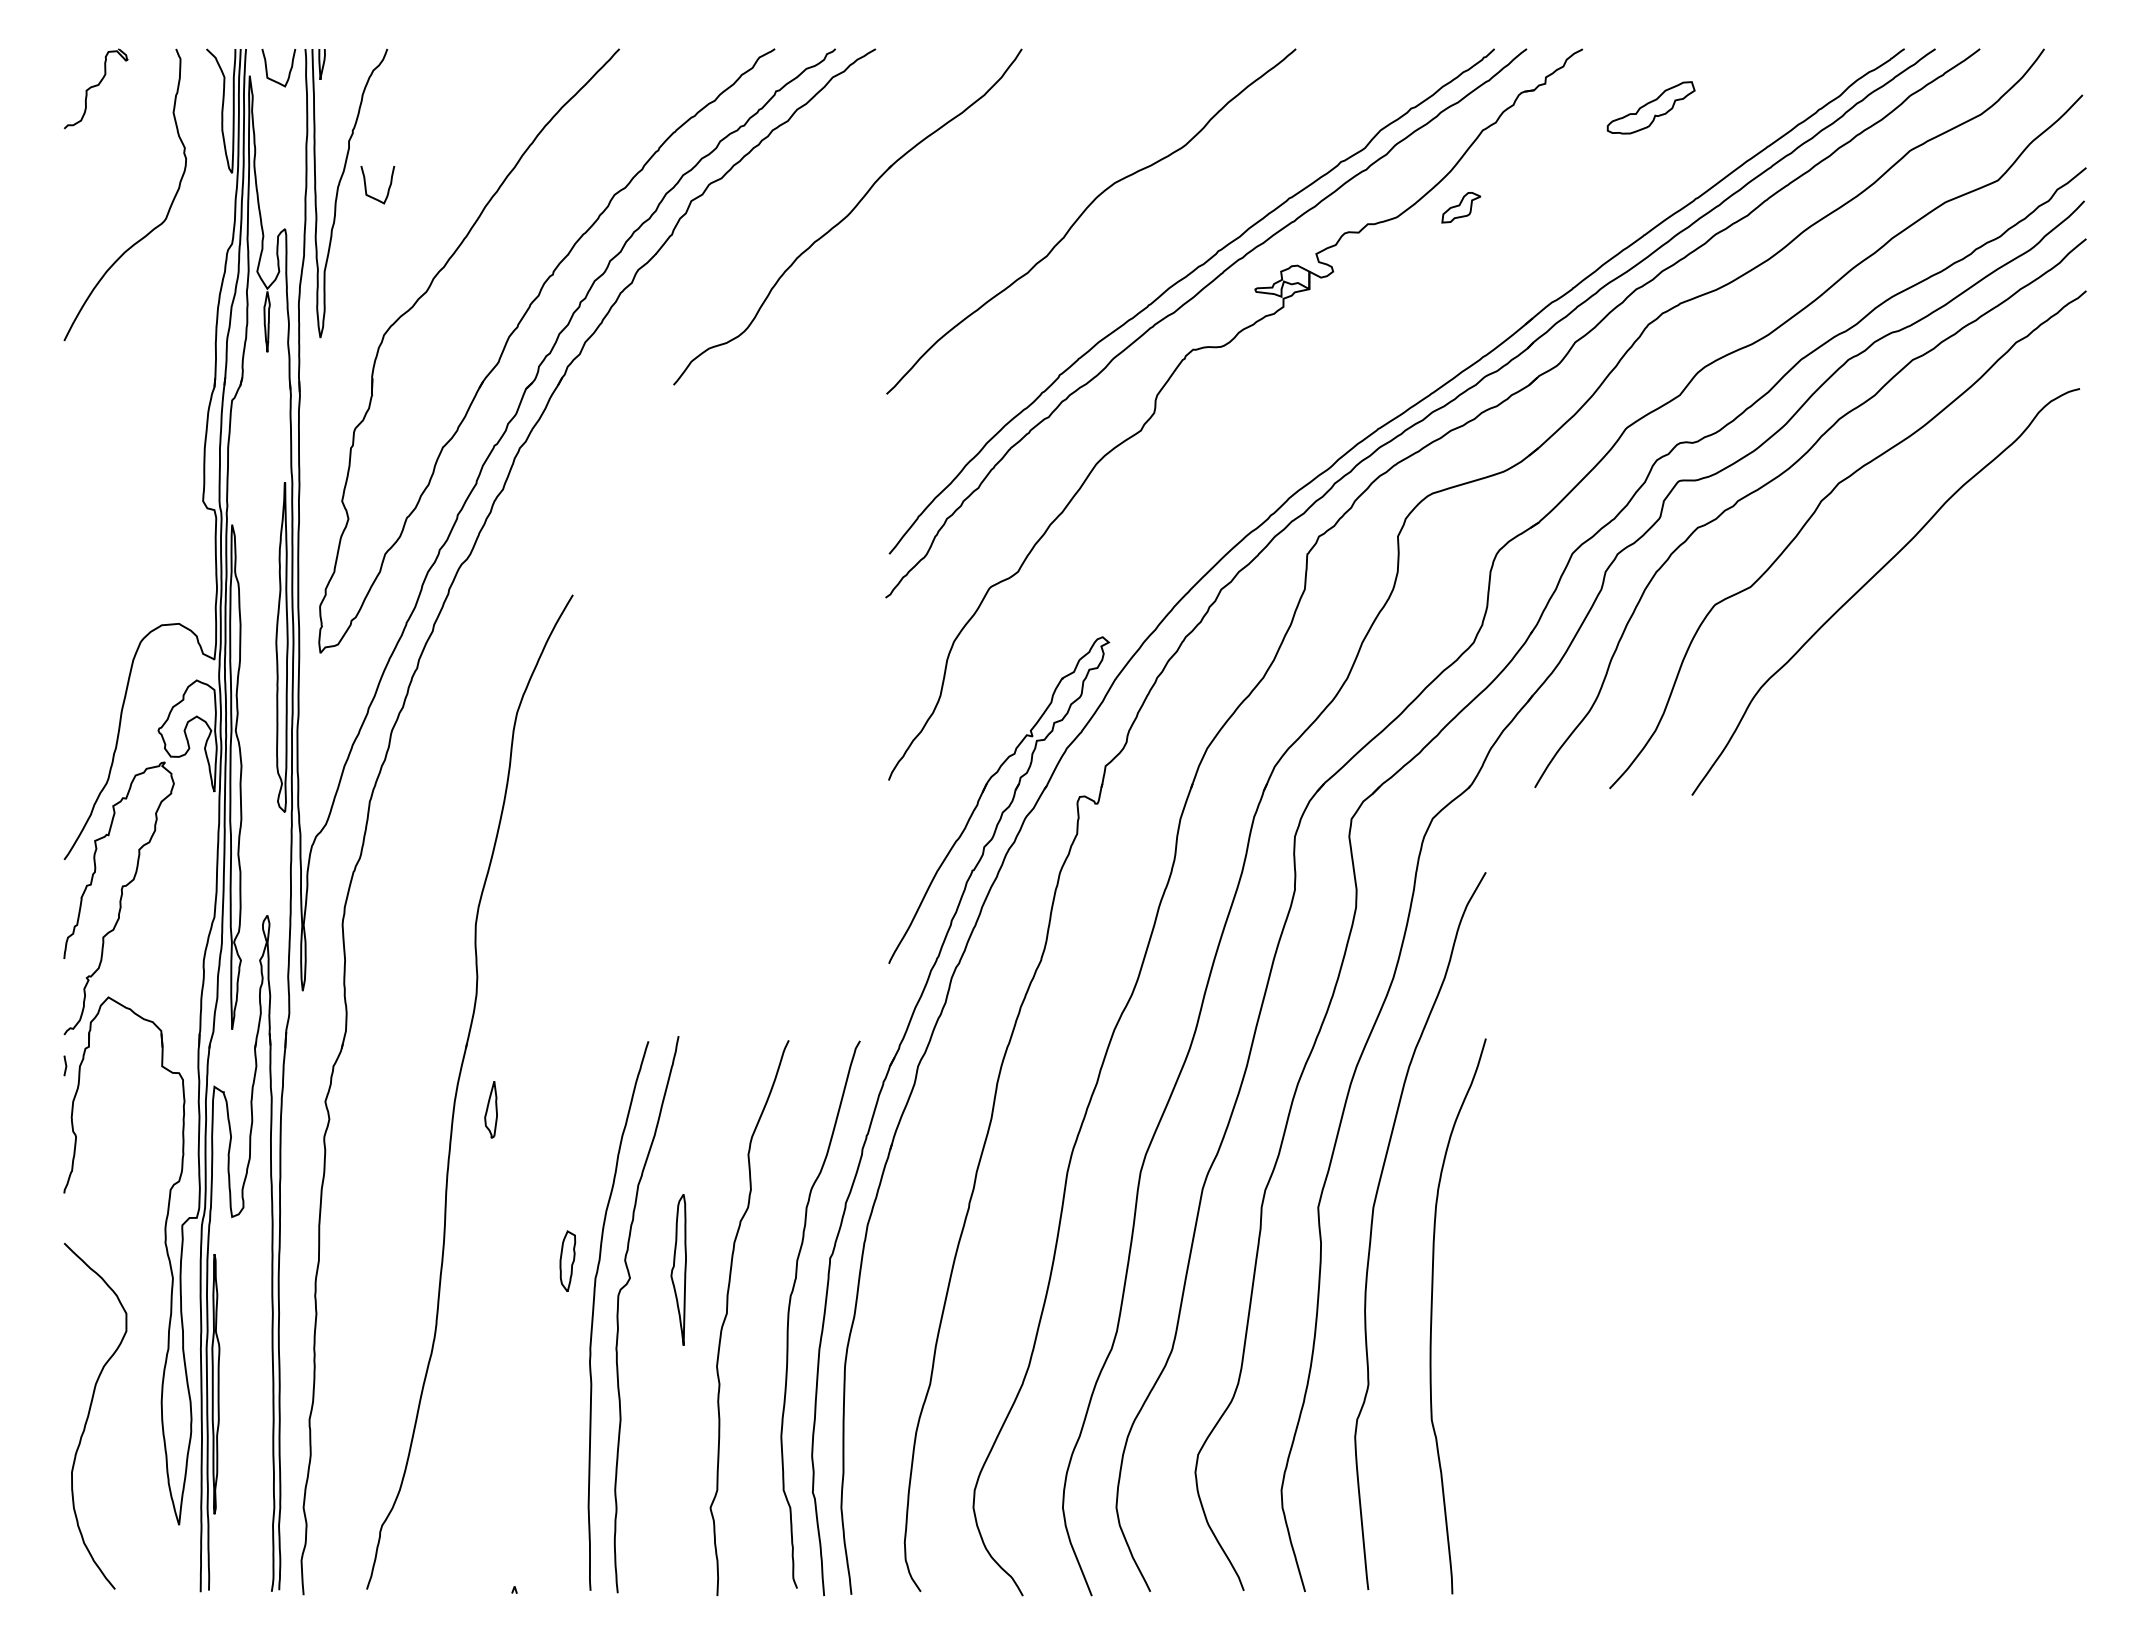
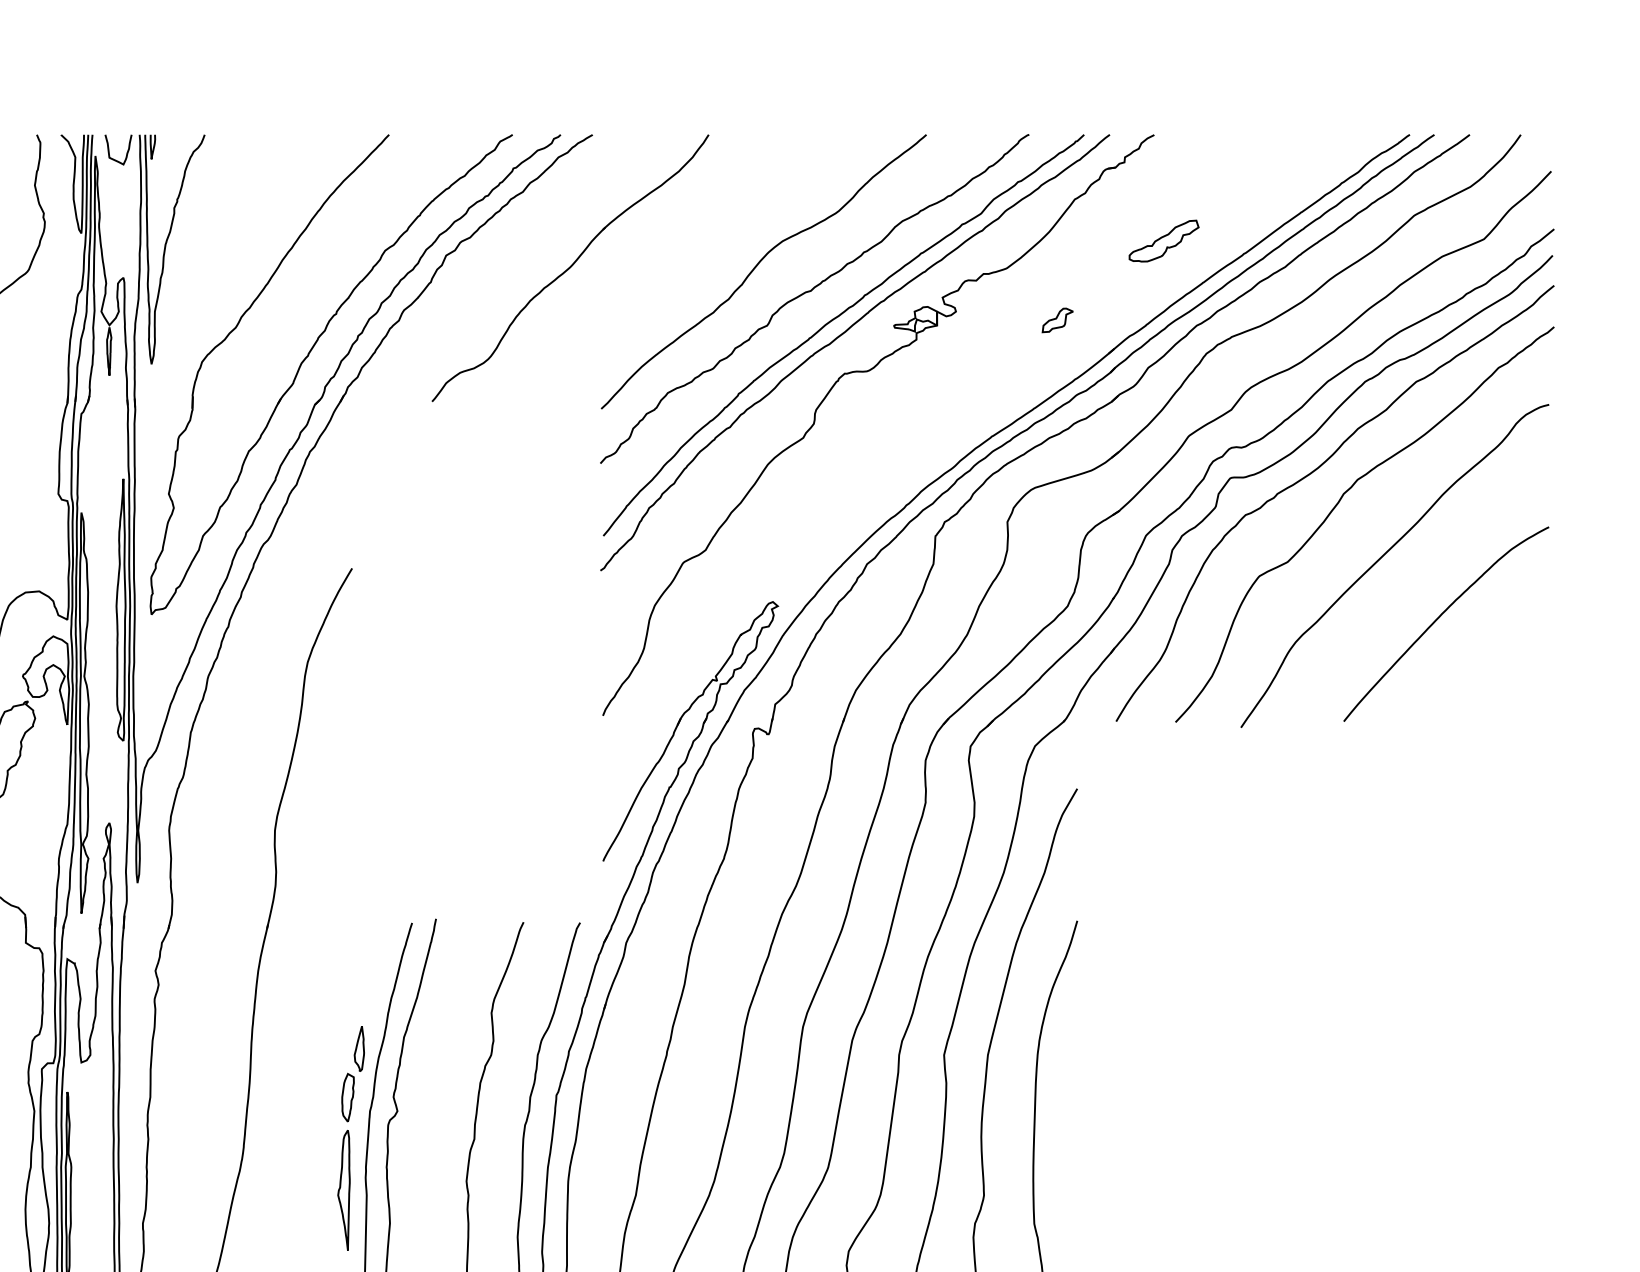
part: (1650, 107) -> (1163, 240), moved
curve: (366, 185) -> (188, 243), removed
part: (1461, 207) -> (1057, 320), moved
curve: (1150, 246) -> (810, 291), added
curve: (1942, 656) -> (1439, 617), added
part: (490, 1109) -> (358, 1048), moved
part: (678, 1269) -> (343, 1190), moved

